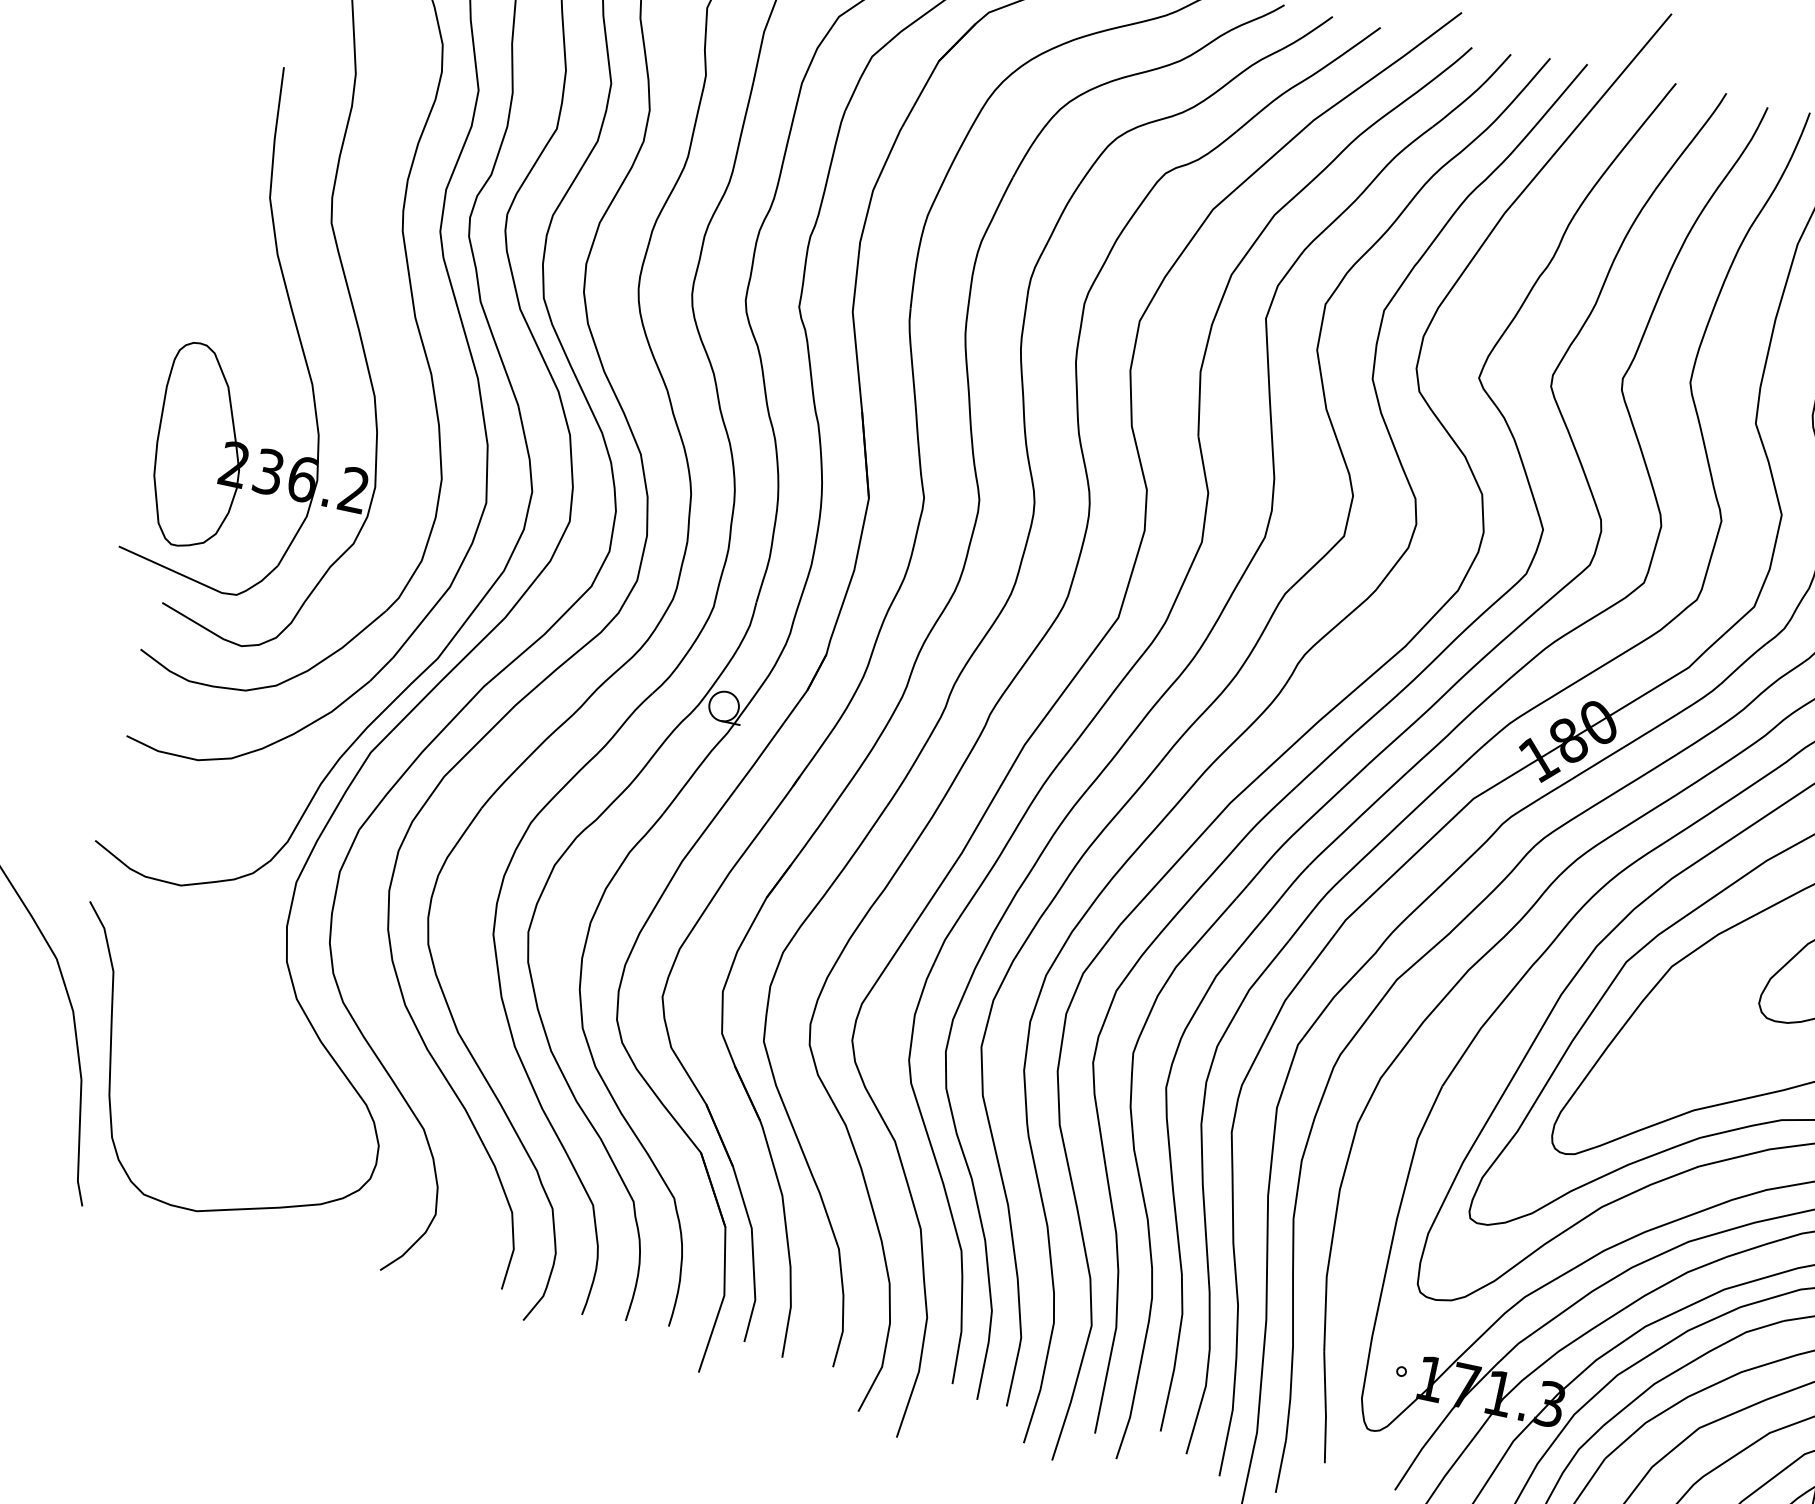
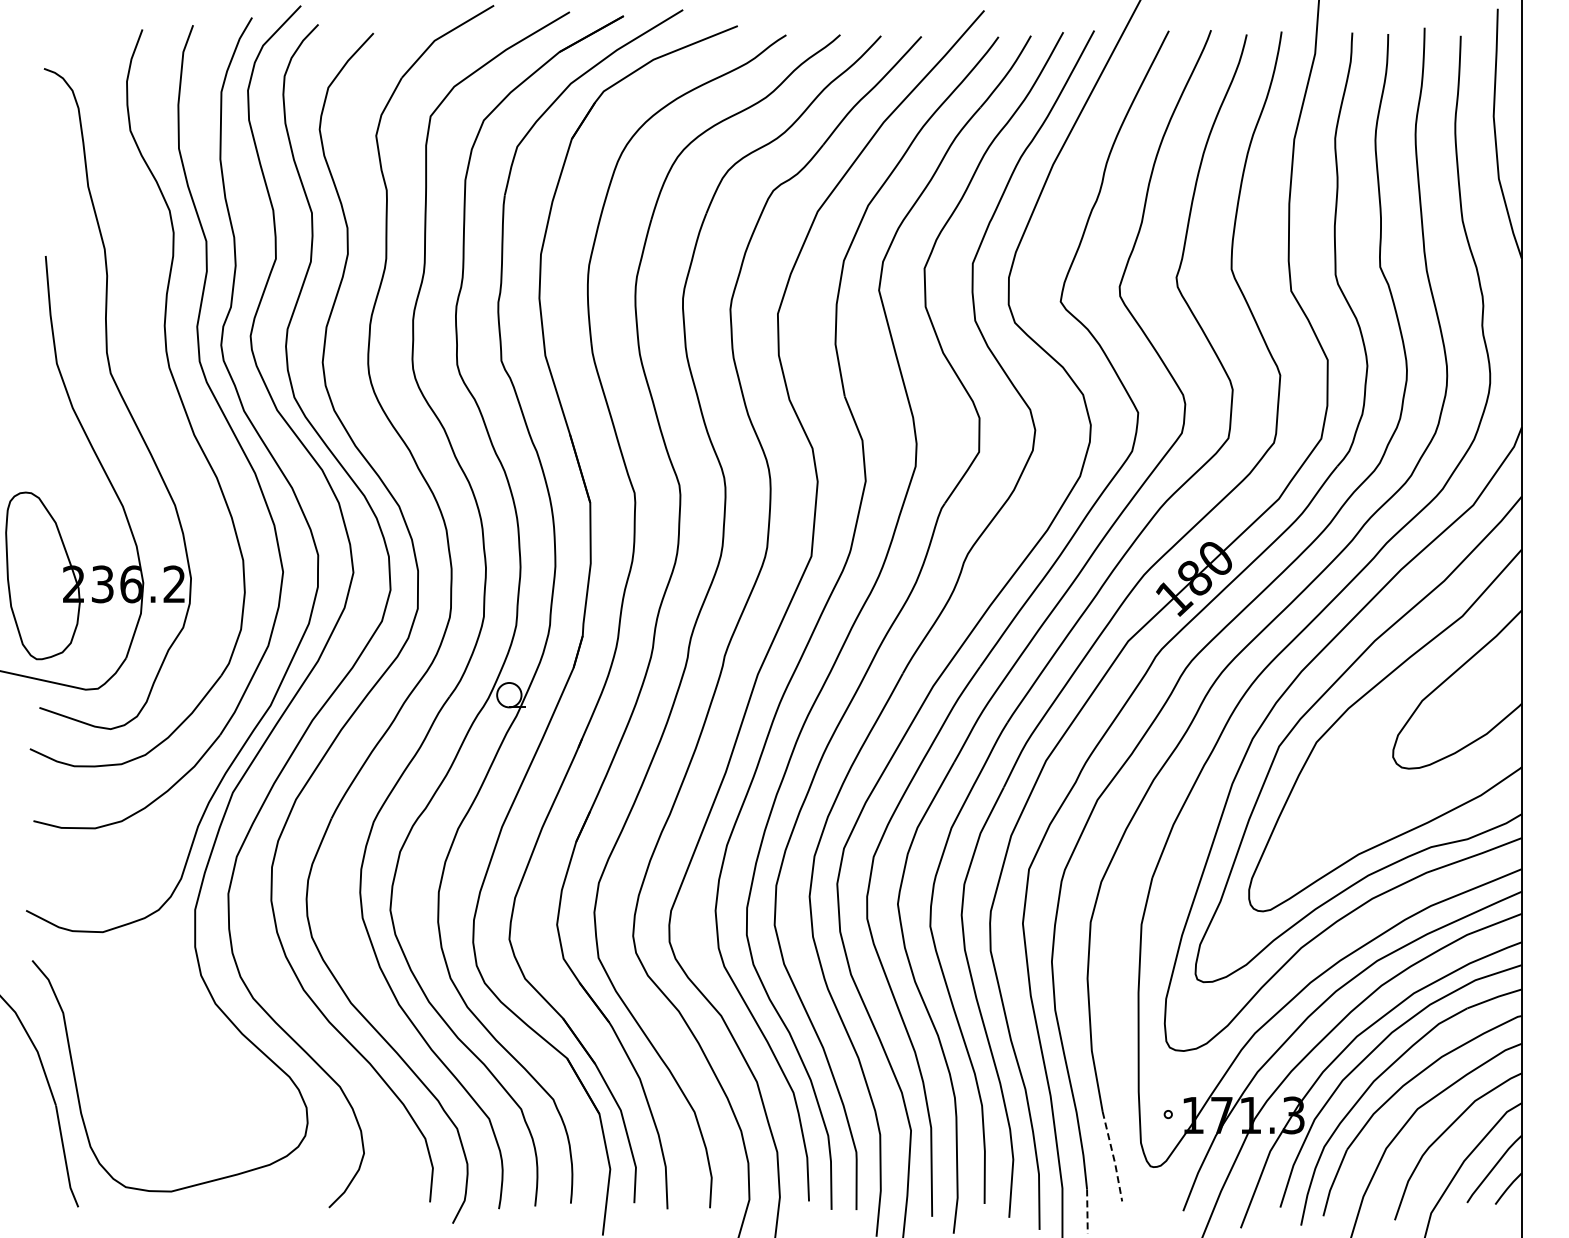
line: (1325, 1408) -> (1113, 1157), solid -> dashed
line: (1280, 1467) -> (1087, 1212), solid -> dashed

